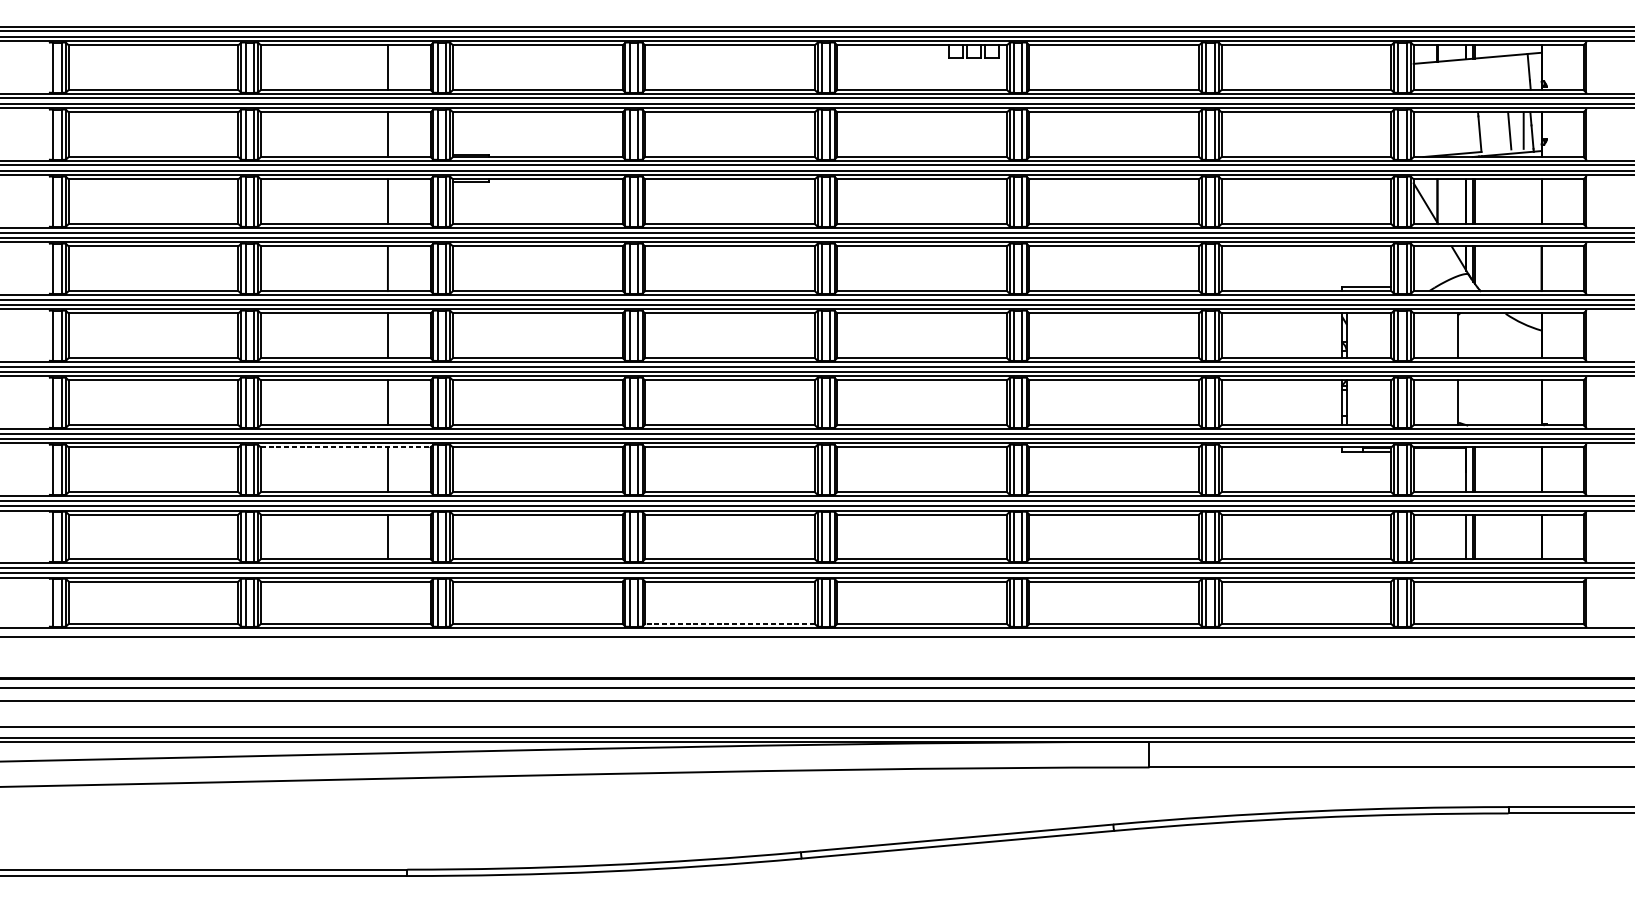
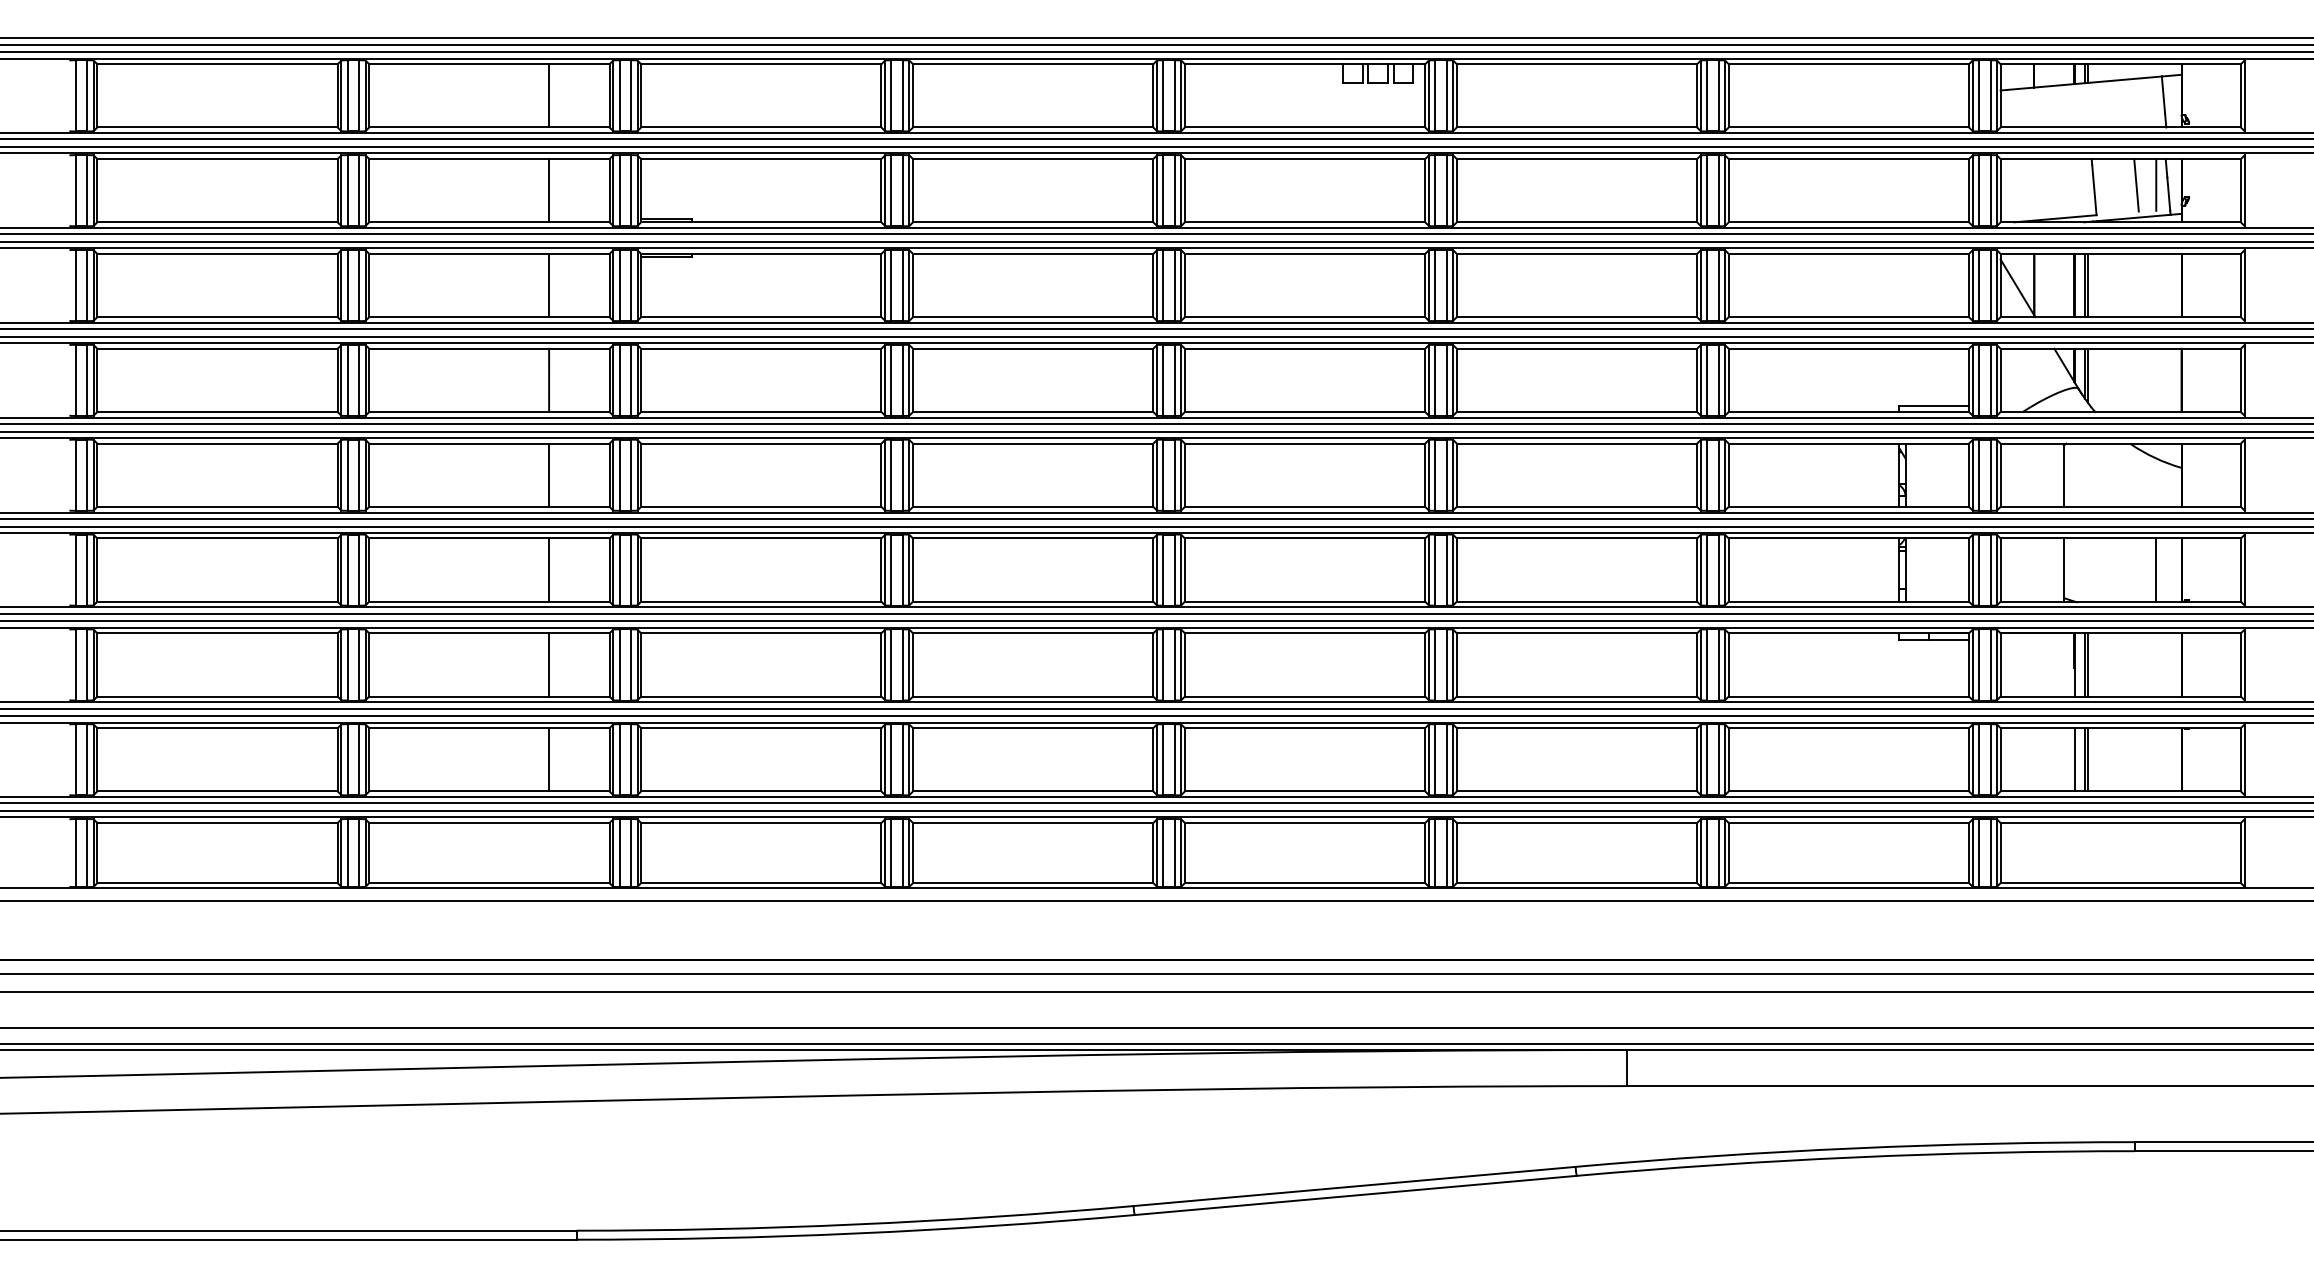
line: (1523, 402) -> (2156, 569), added
line: (345, 447) -> (489, 633), dashed -> solid
line: (729, 624) -> (1032, 883), dashed -> solid

